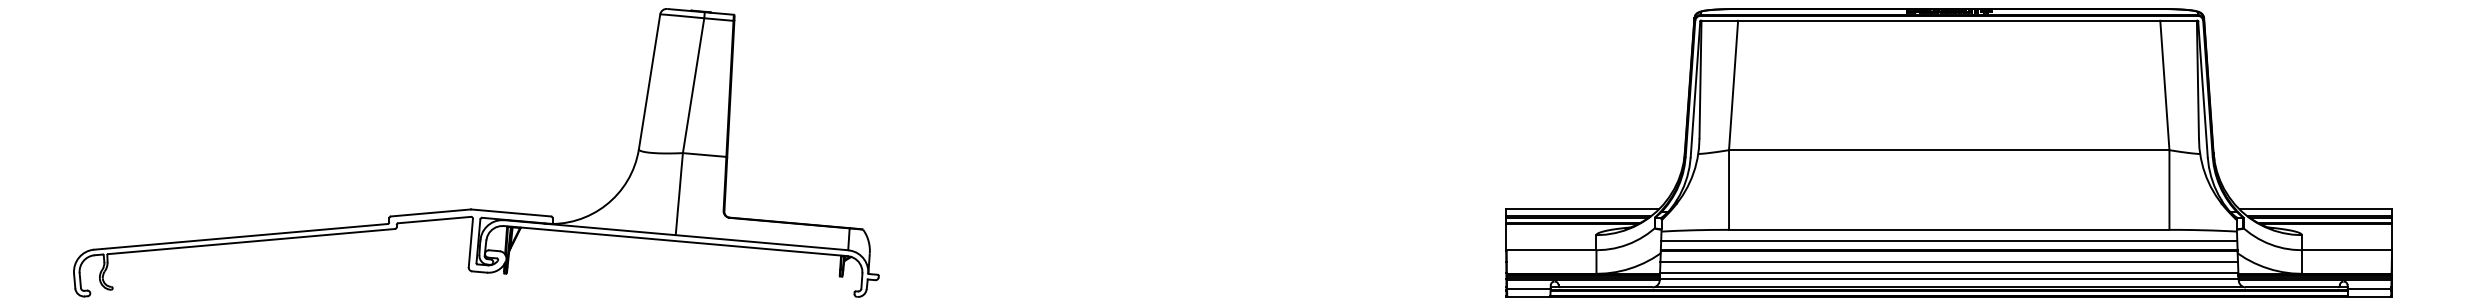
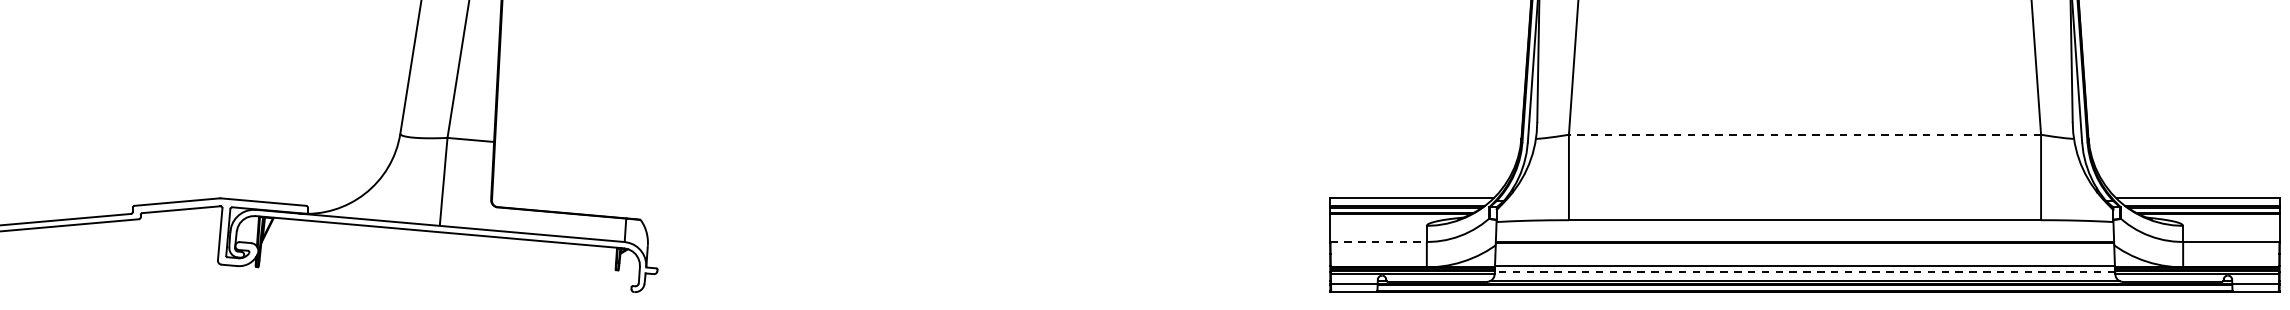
line: (1948, 150) -> (1804, 135), solid -> dashed
line: (1949, 240) -> (1805, 231), removed
line: (1551, 250) -> (1378, 242), solid -> dashed
line: (1948, 261) -> (1804, 254), removed
line: (1948, 278) -> (1804, 272), solid -> dashed

